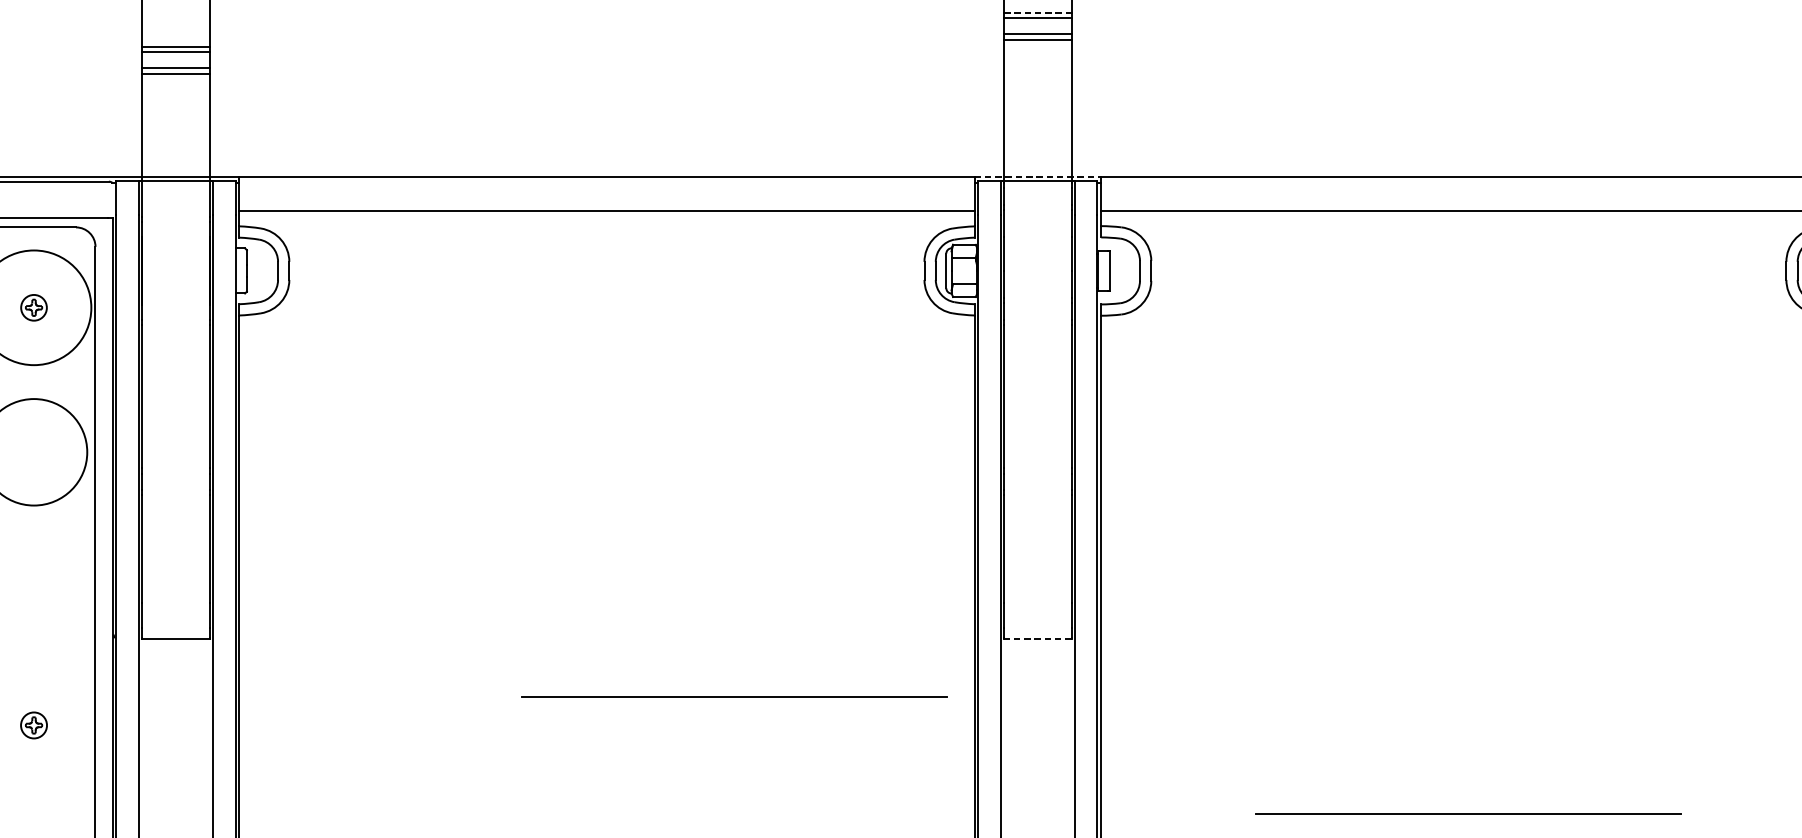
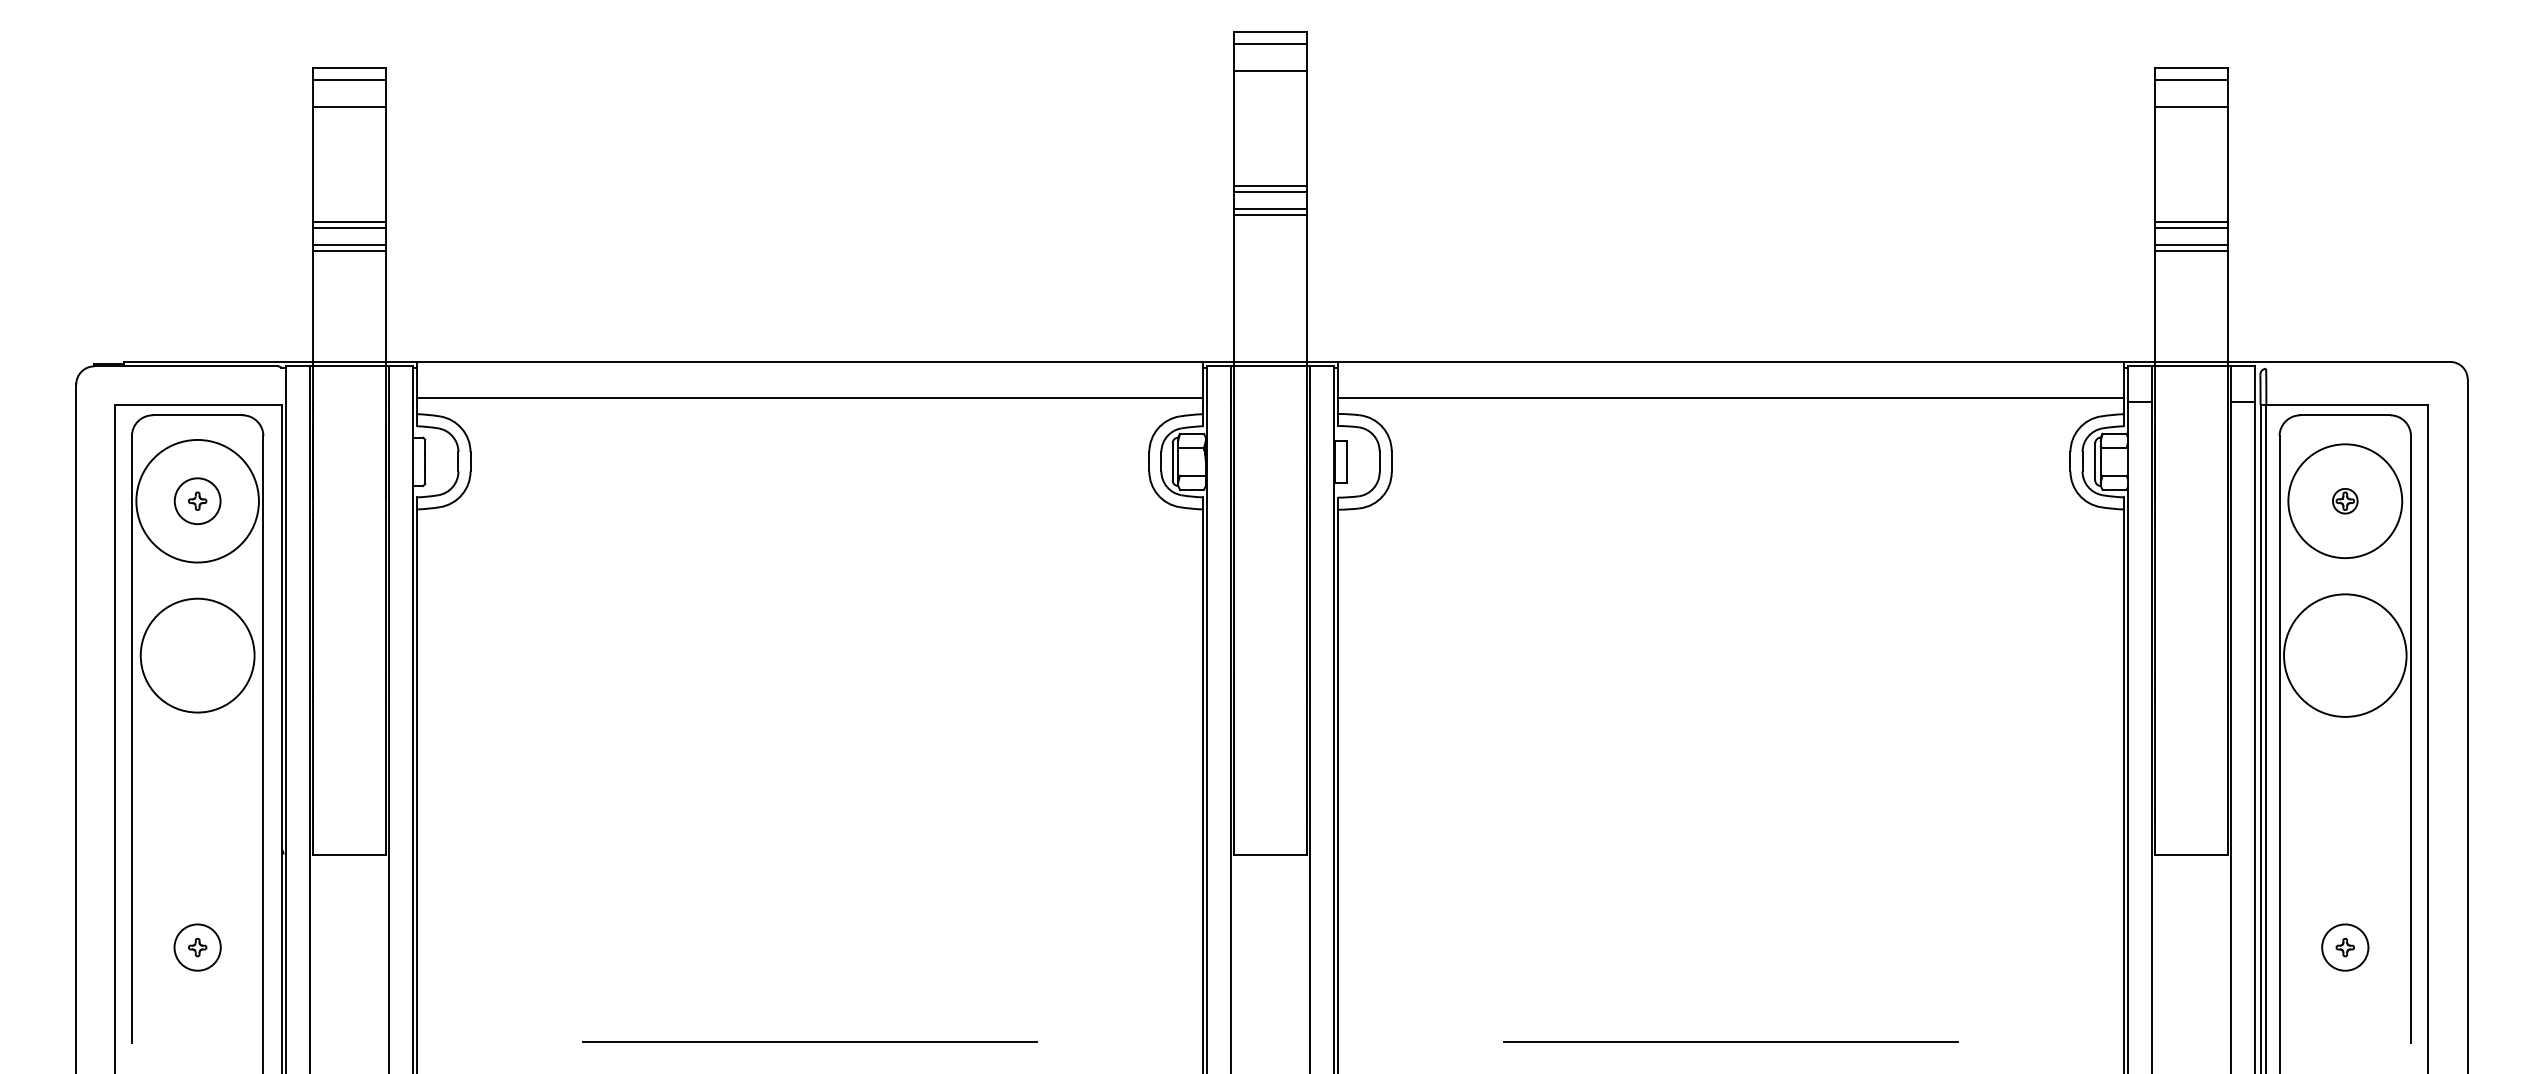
line: (1037, 12) -> (1270, 185), dashed -> solid
line: (1037, 177) -> (1270, 361), dashed -> solid
circle: (33, 308) -> (197, 501), size x1.67
line: (1037, 639) -> (1270, 855), dashed -> solid
line: (733, 696) -> (809, 1041), moved
circle: (33, 725) -> (197, 947), size x1.67

